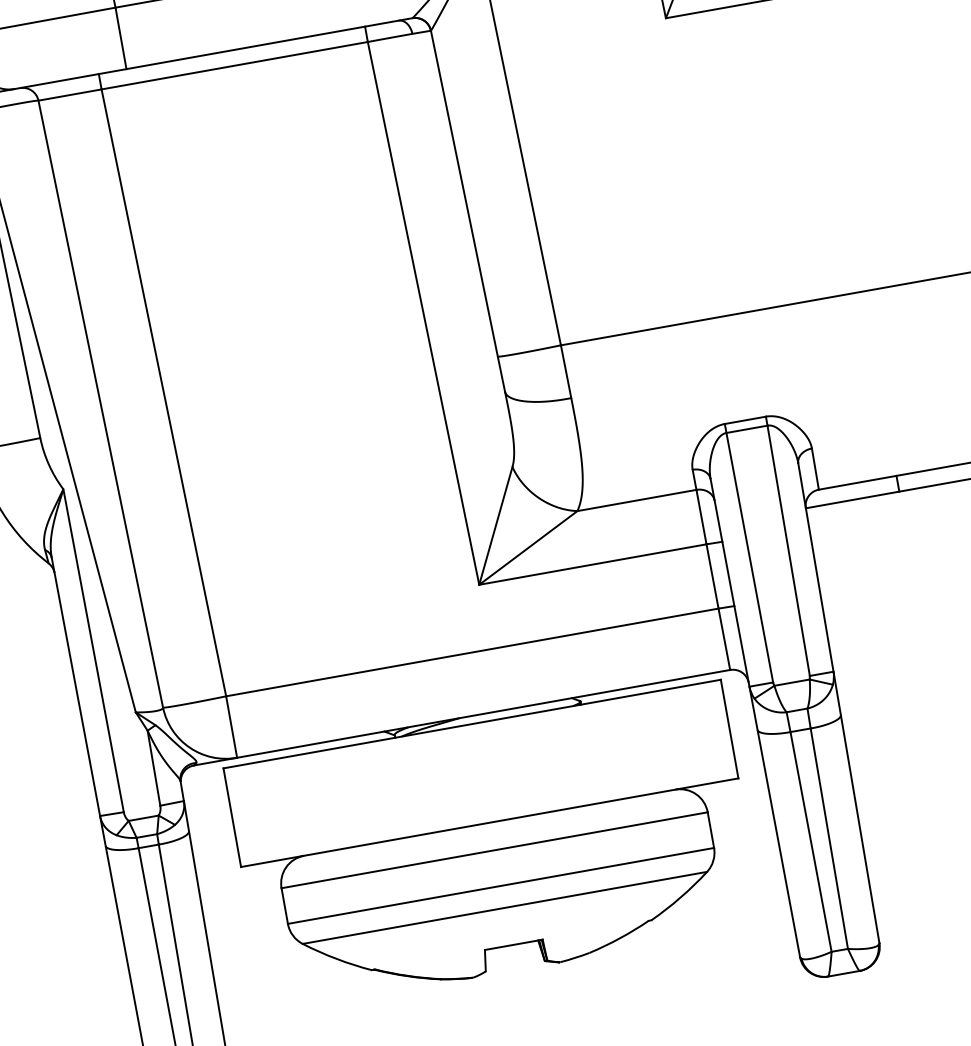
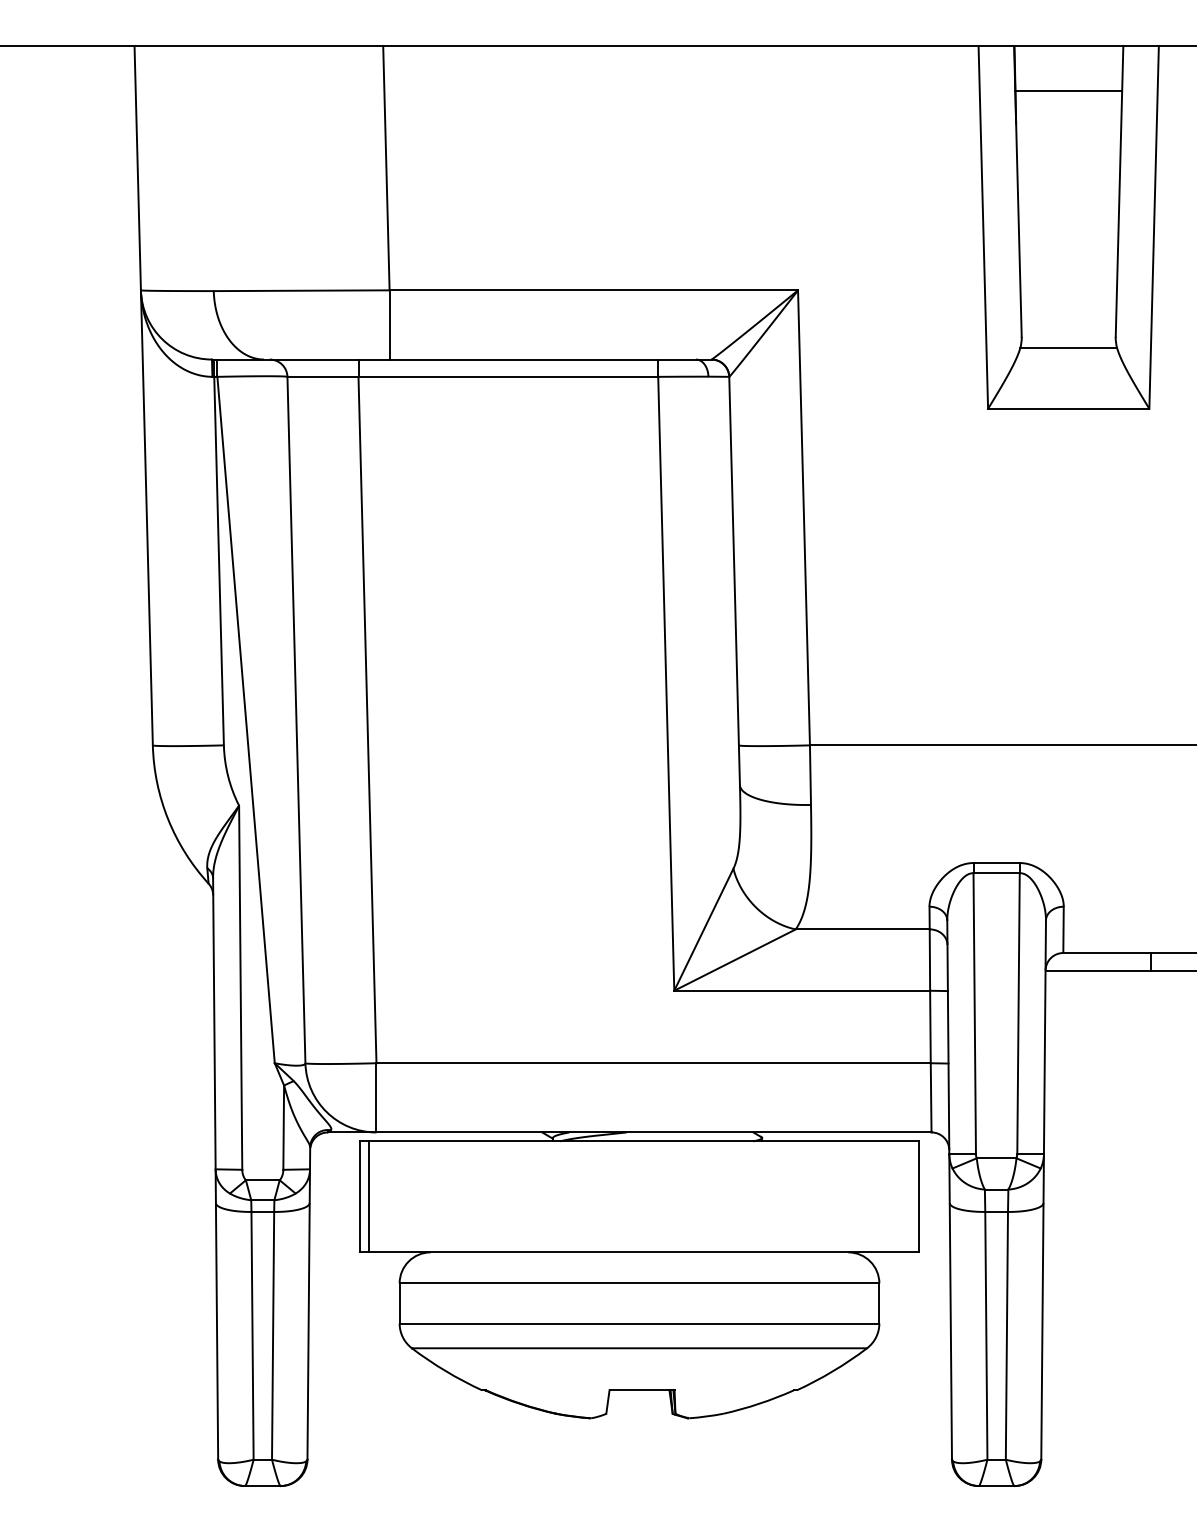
line: (240, 815) -> (368, 1196), added

